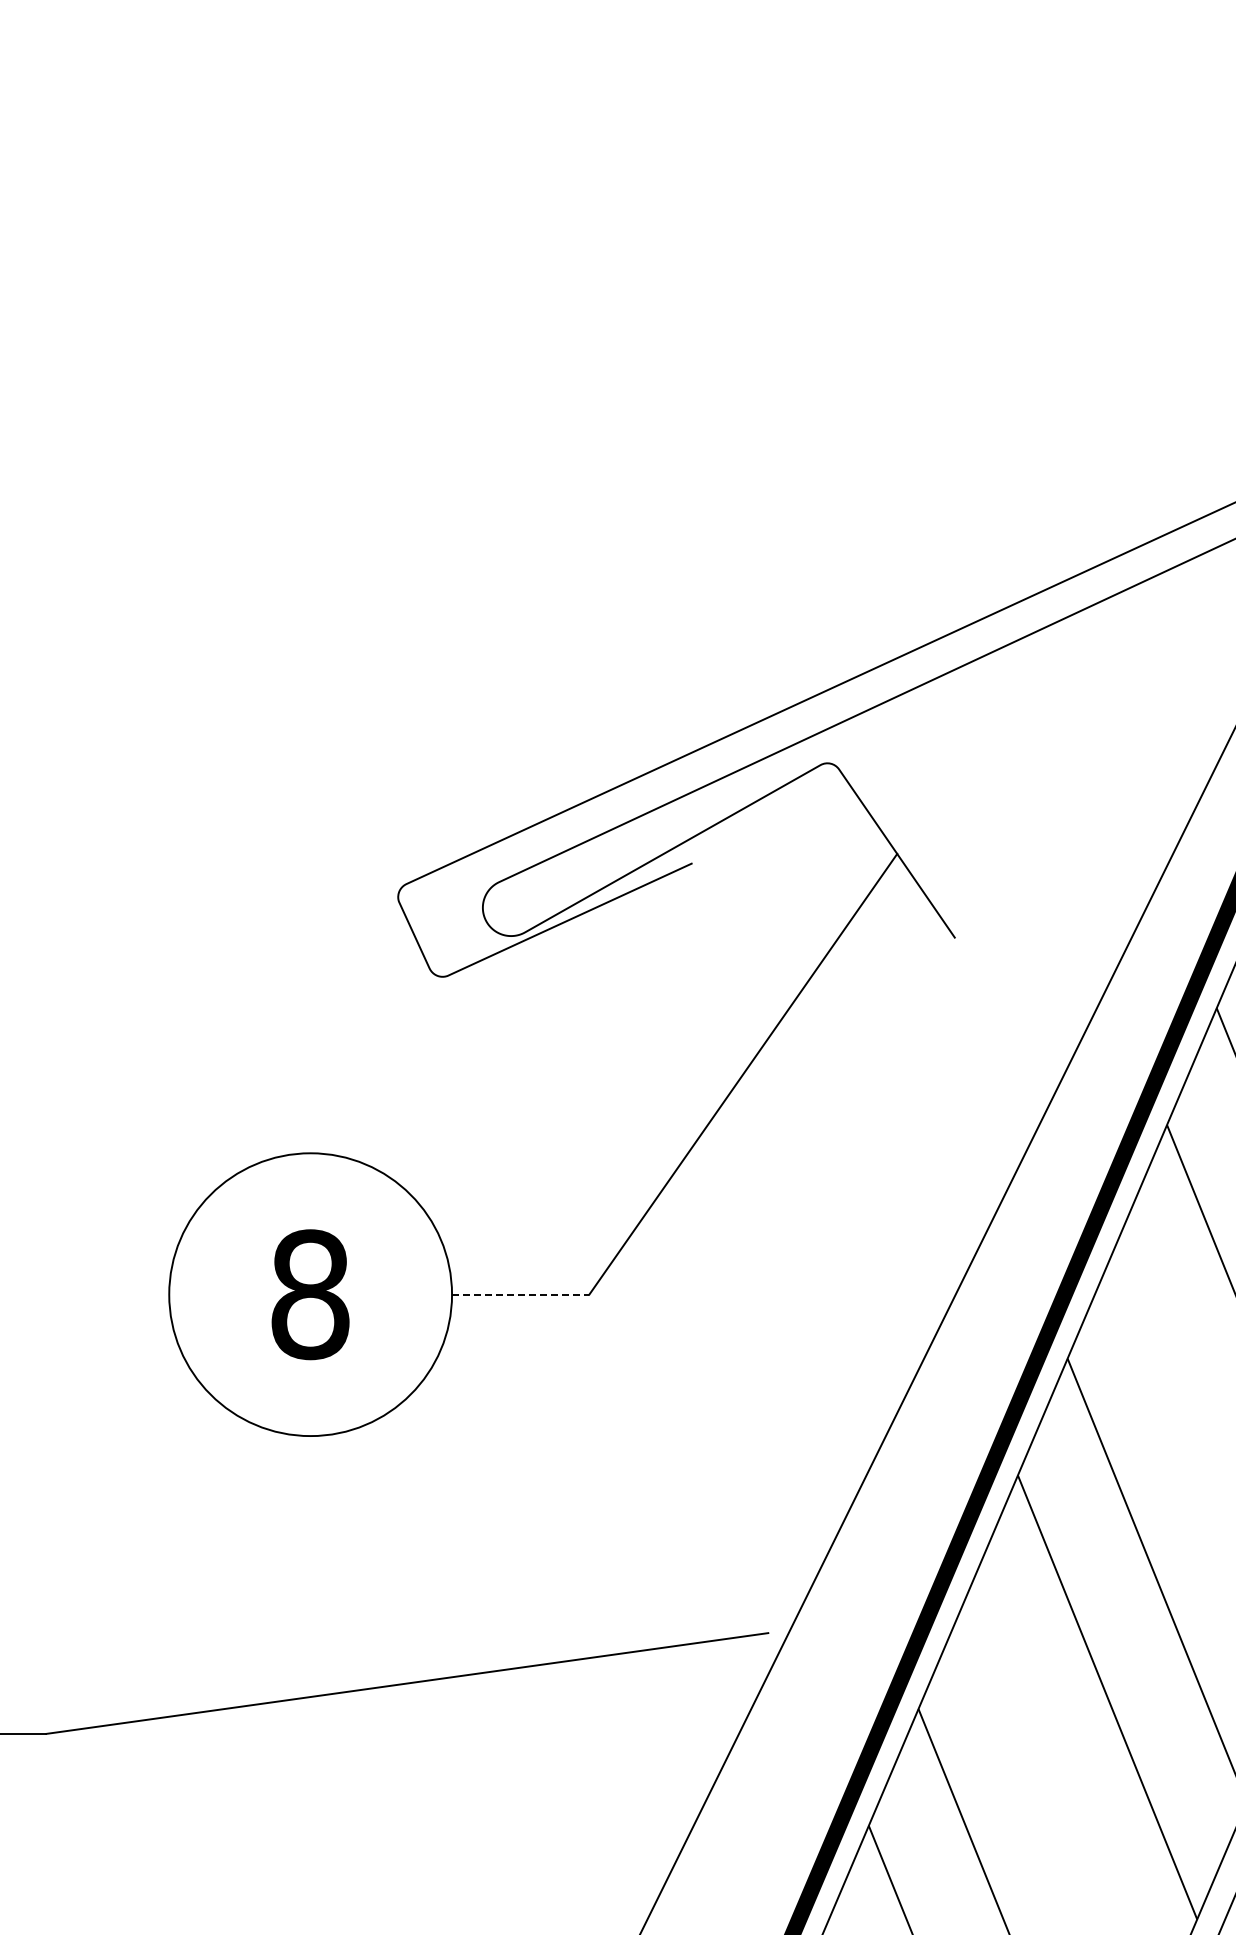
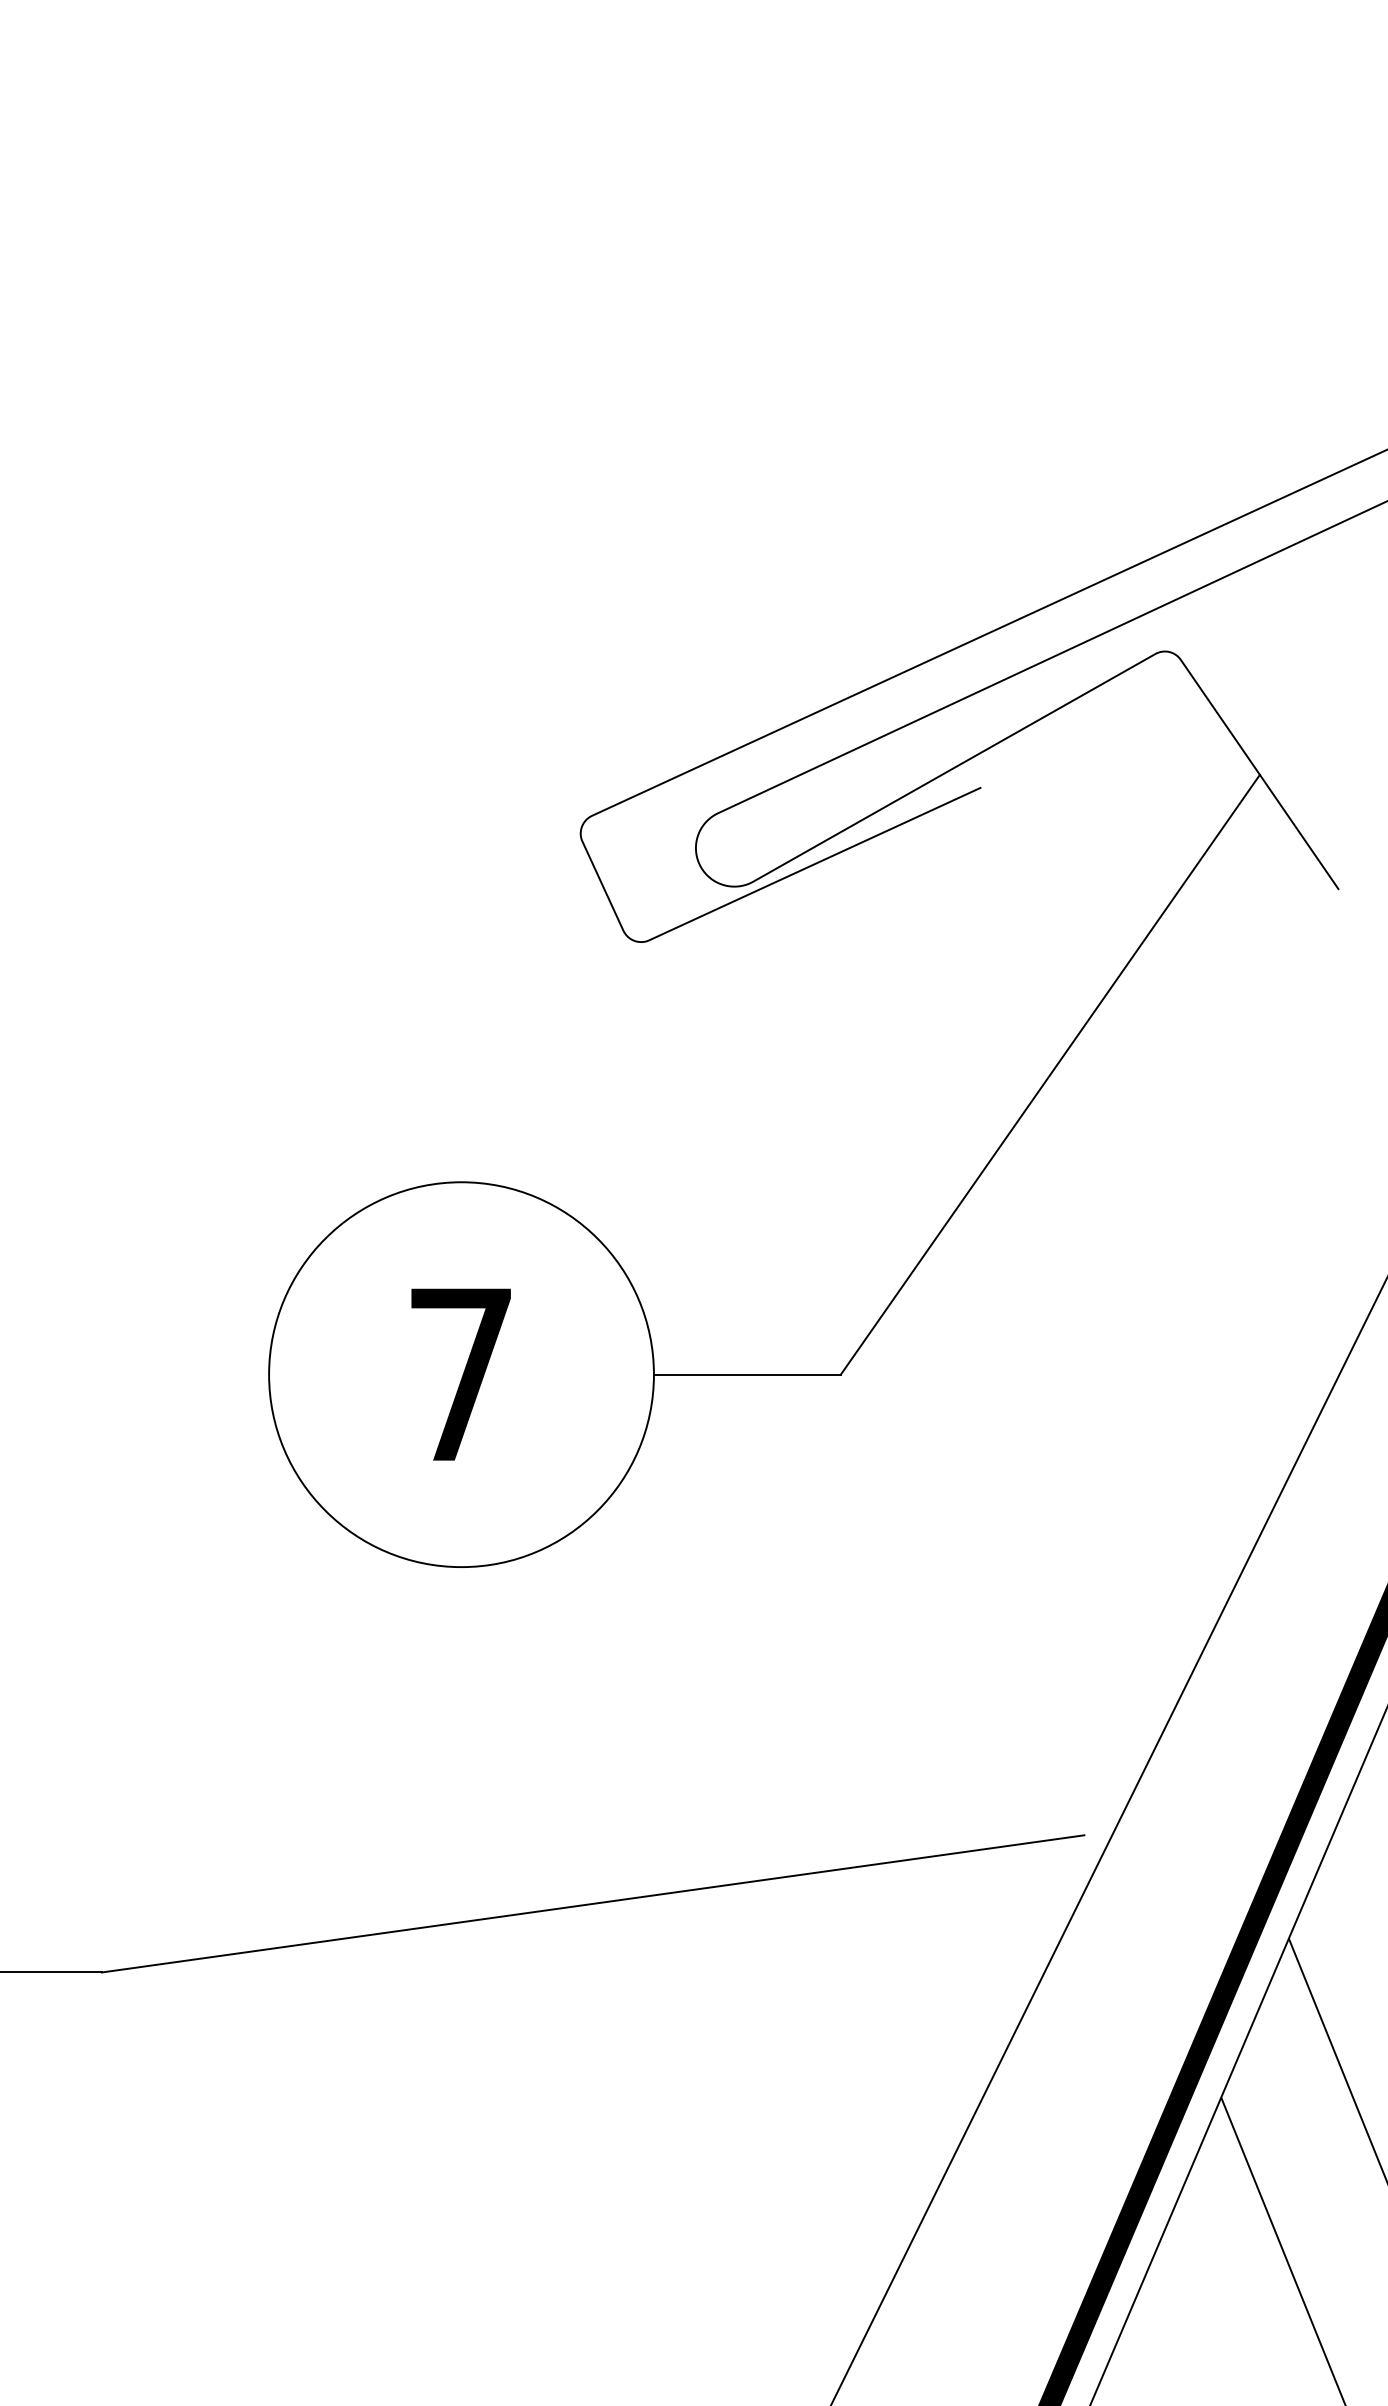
text: (310, 1294) -> (461, 1374), 8 -> 7
line: (520, 1294) -> (747, 1374), dashed -> solid

